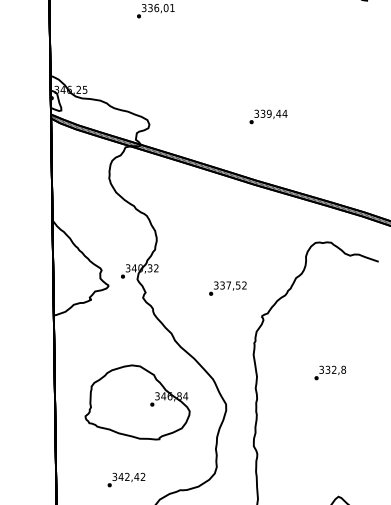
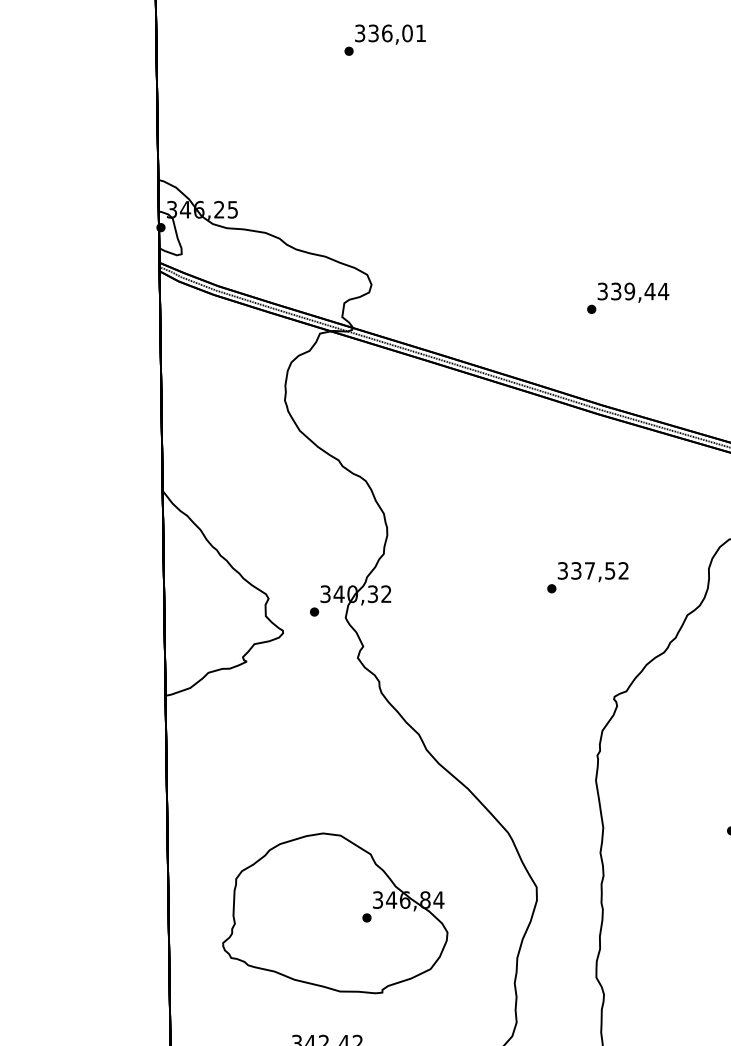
text: (268, 116) -> (628, 297), moved
text: (227, 288) -> (587, 577), moved
part: (137, 402) -> (335, 913), moved

